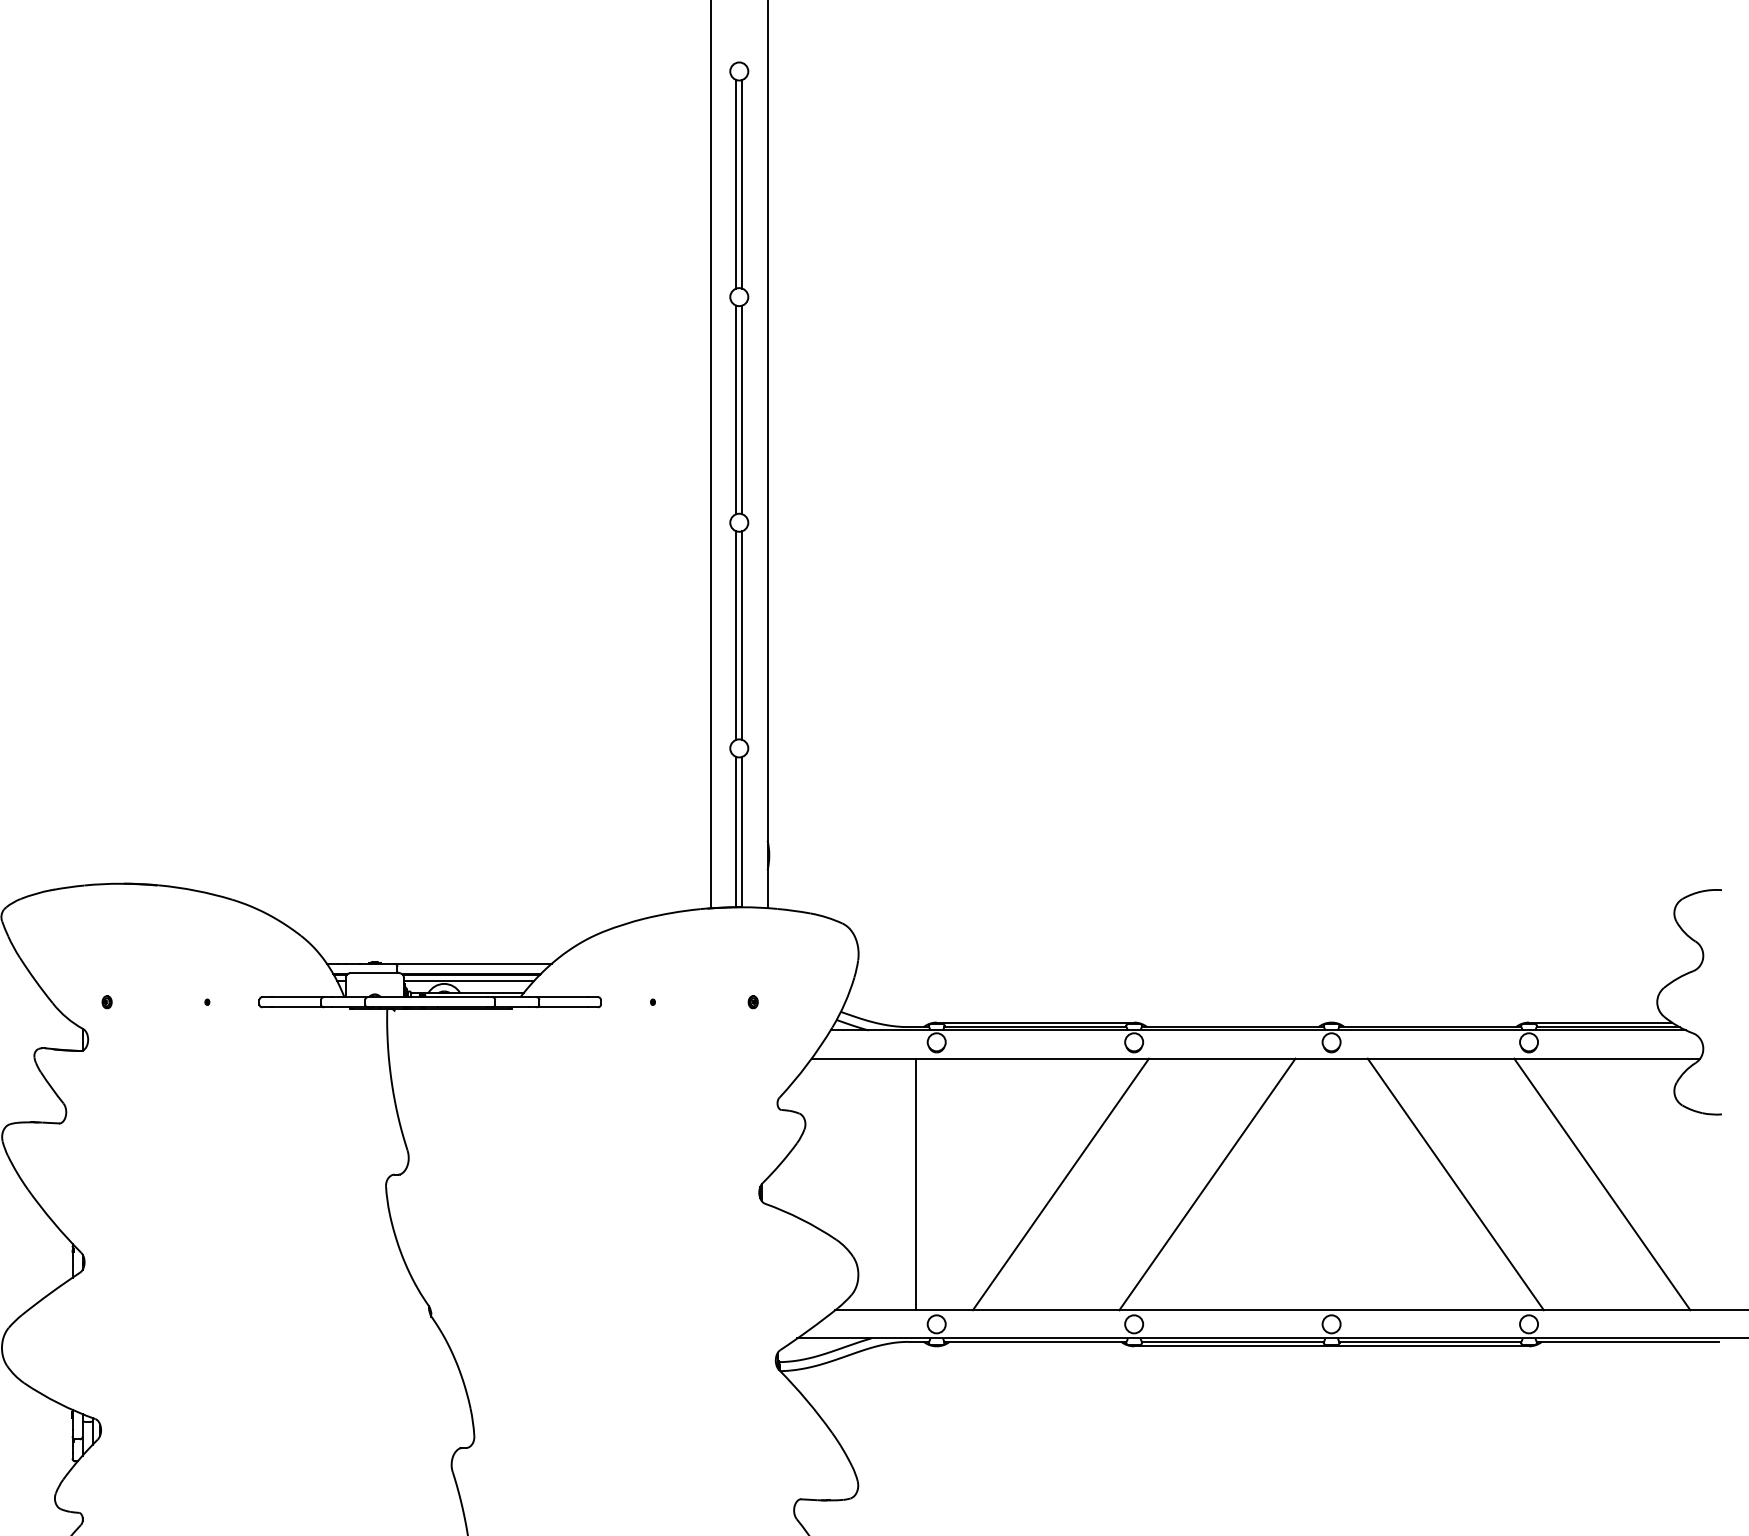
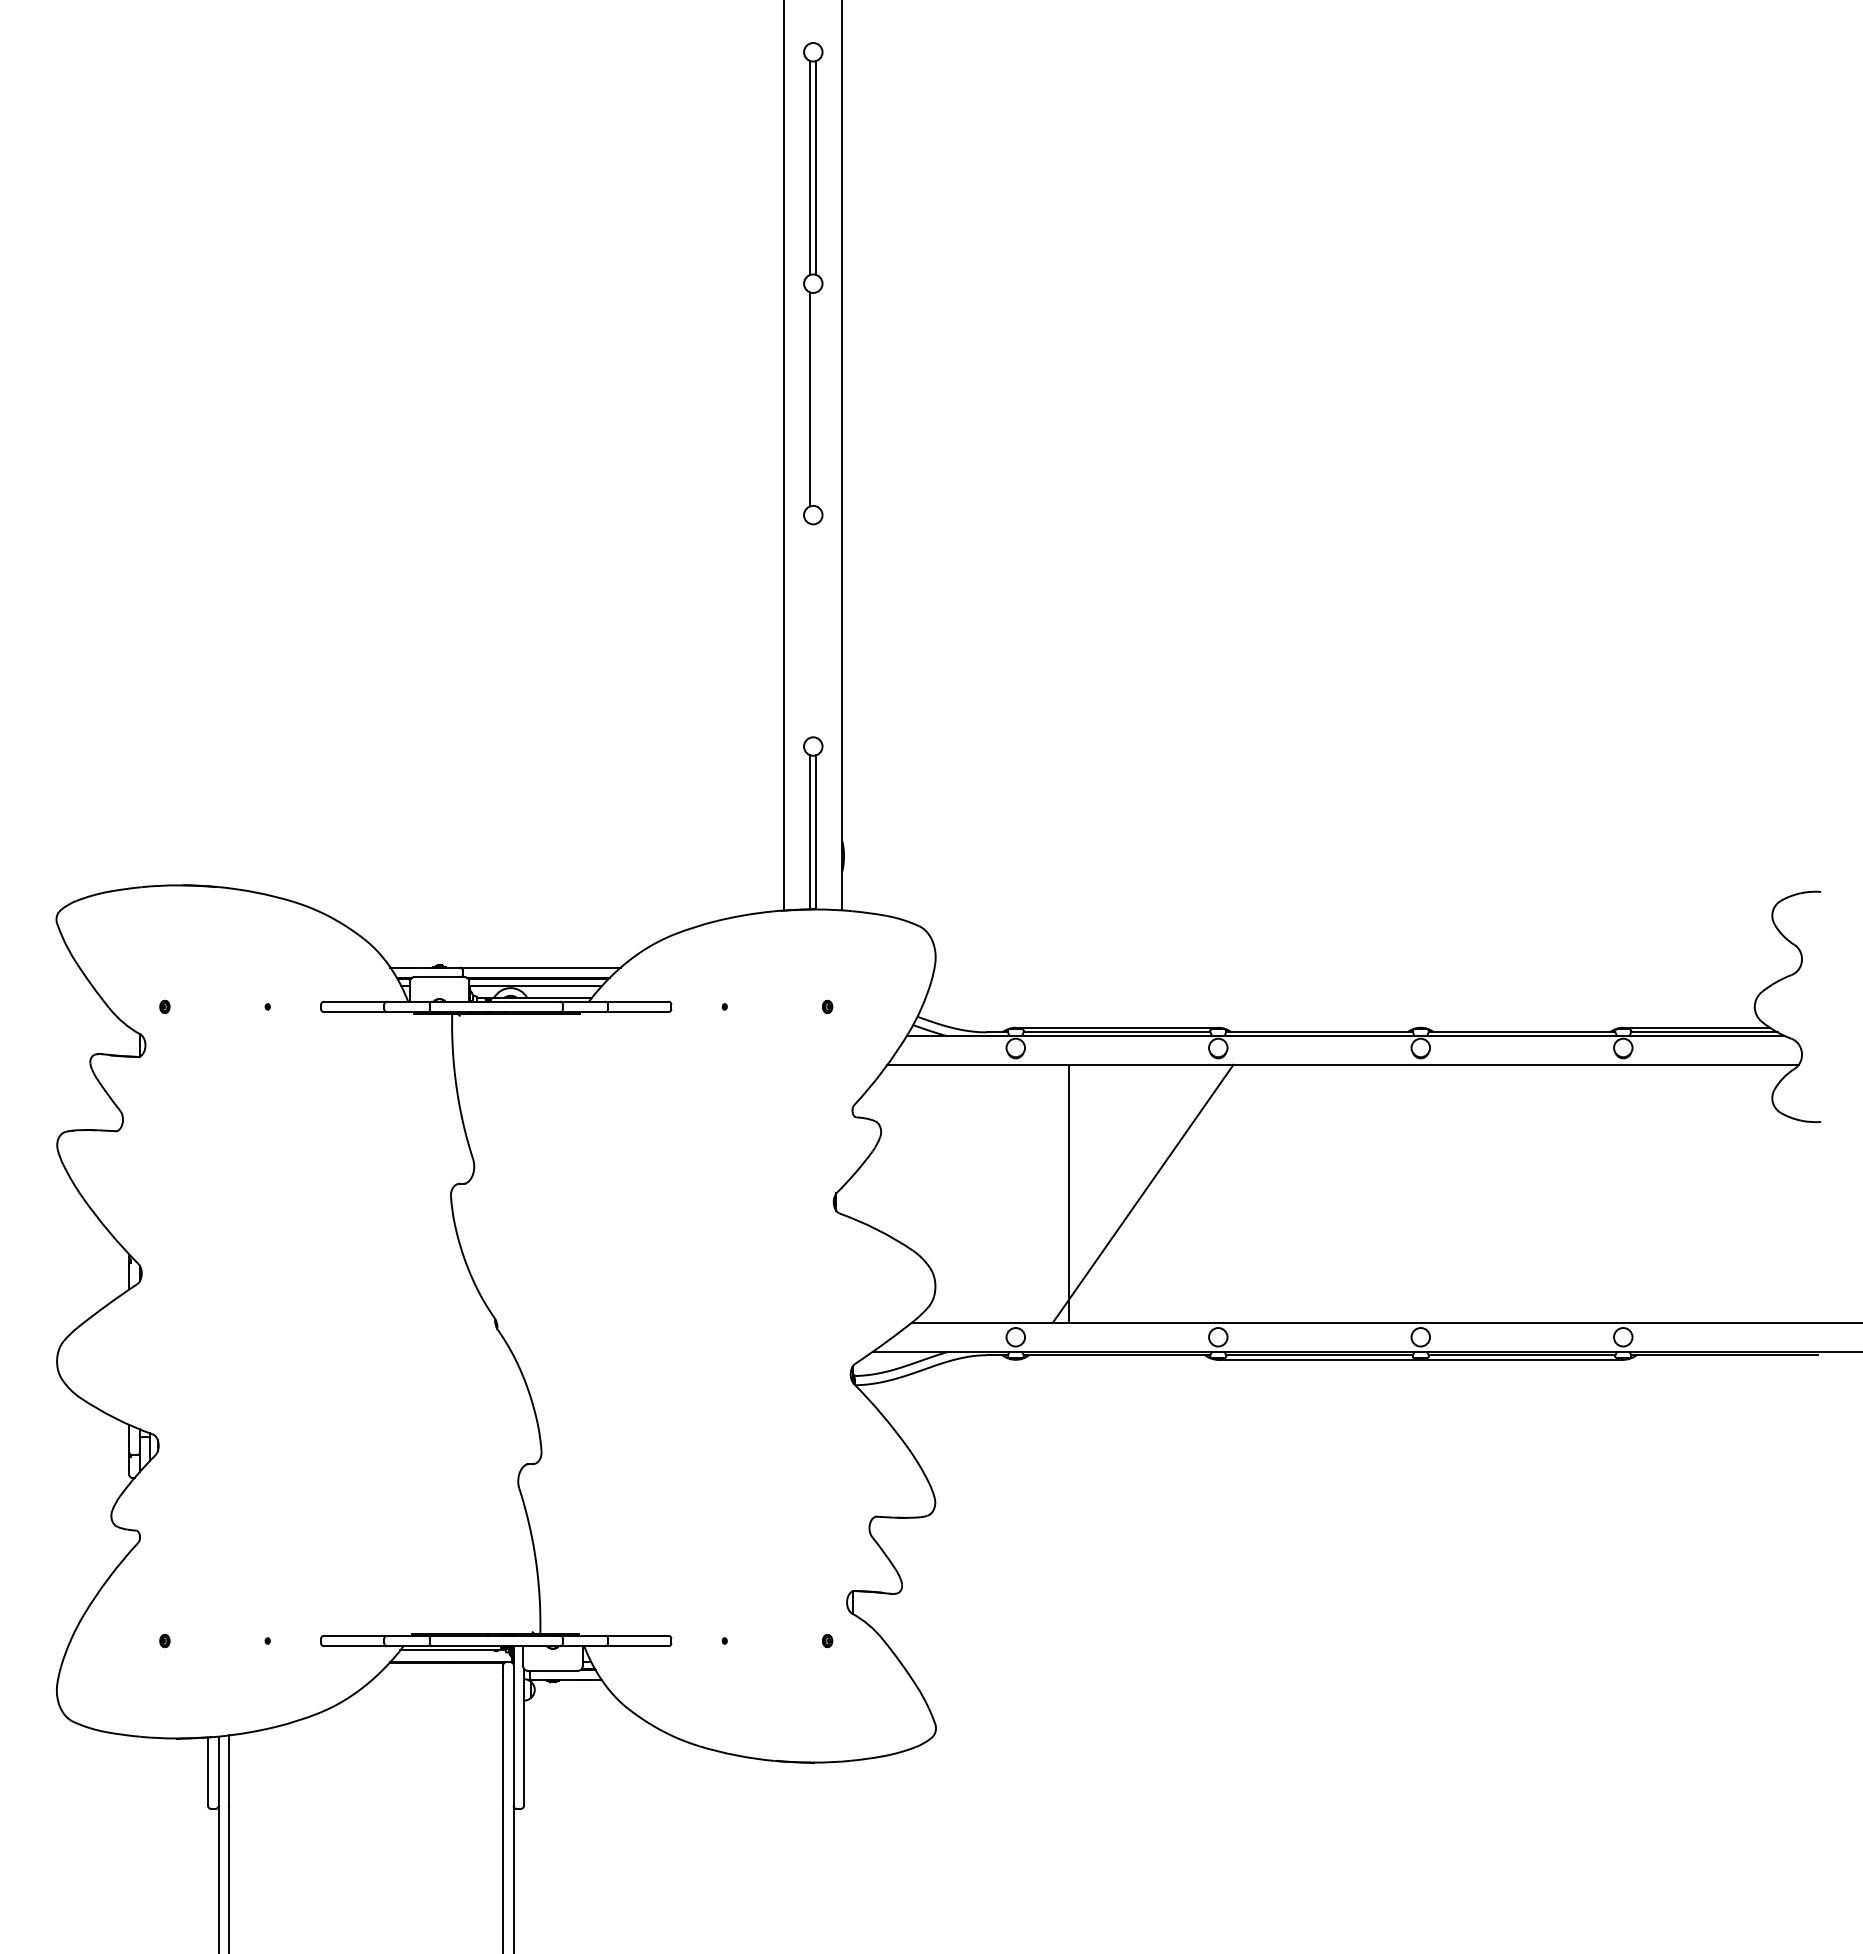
line: (742, 410) -> (816, 399), removed
line: (736, 635) -> (810, 630), removed
line: (742, 635) -> (816, 630), removed
line: (915, 1184) -> (1069, 1193), moved
line: (1207, 1184) -> (1293, 1193), removed
line: (1455, 1184) -> (1547, 1193), removed
line: (1602, 1184) -> (1698, 1193), removed

